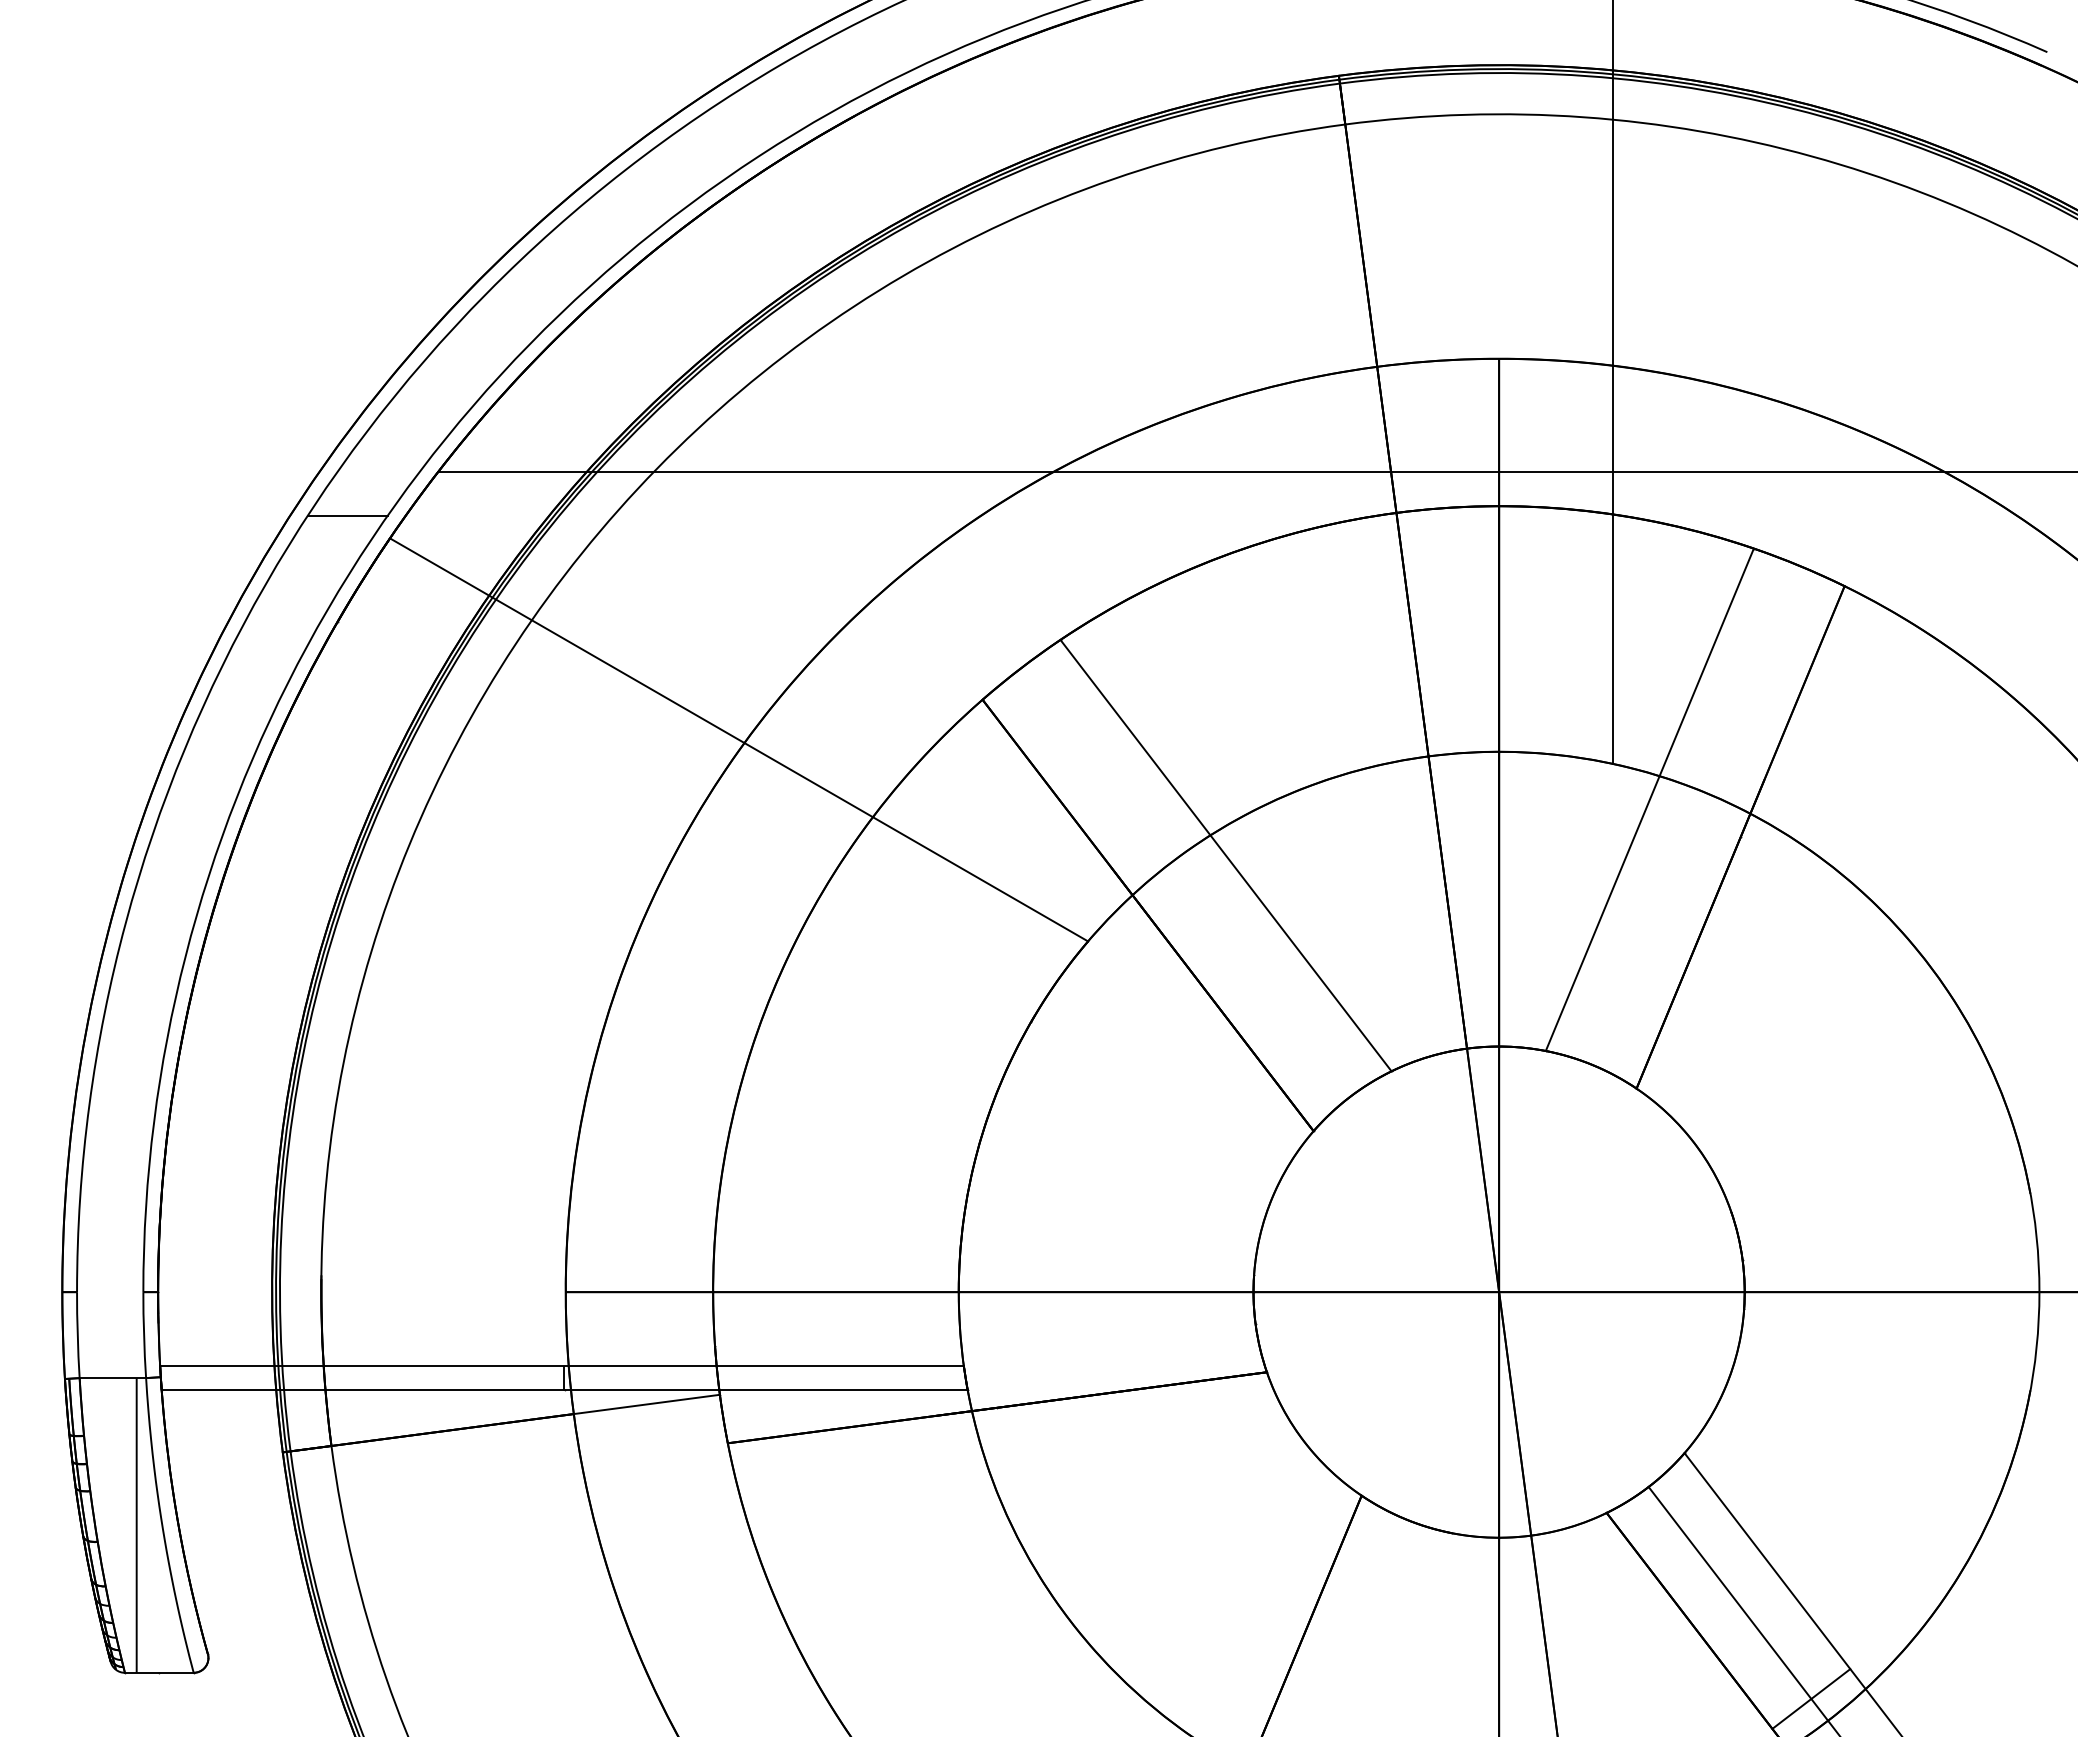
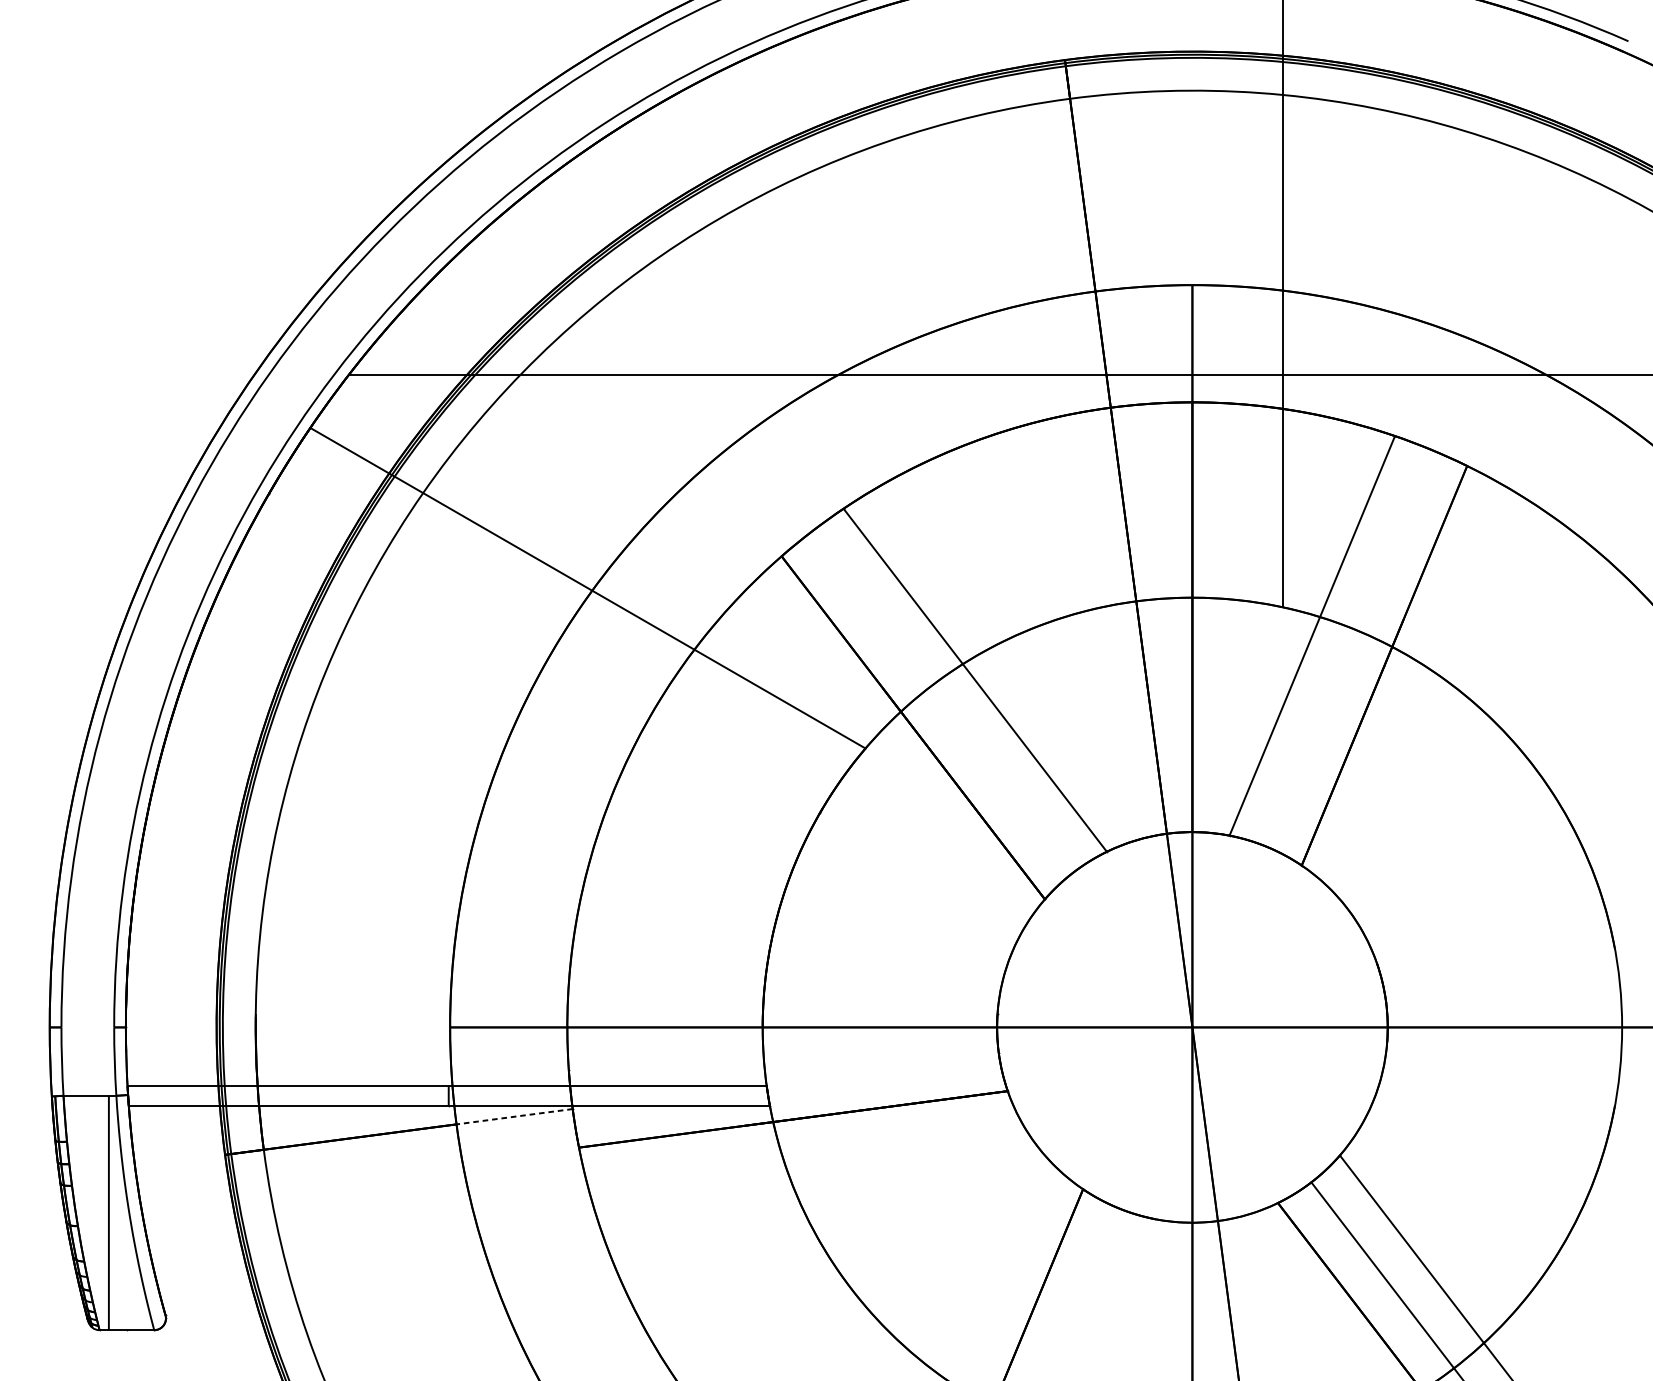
line: (347, 515) -> (276, 409), removed
line: (646, 1404) -> (514, 1116), solid -> dashed
line: (1811, 1698) -> (1440, 1350), removed

